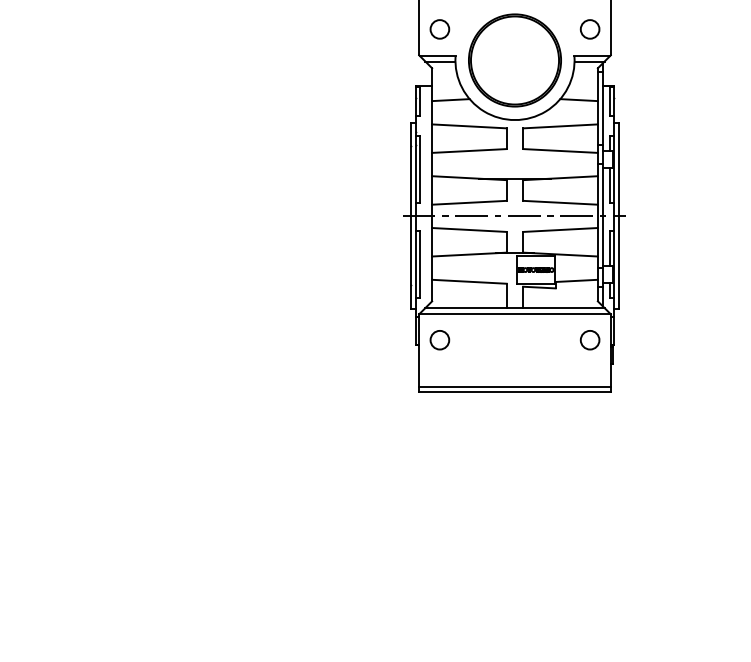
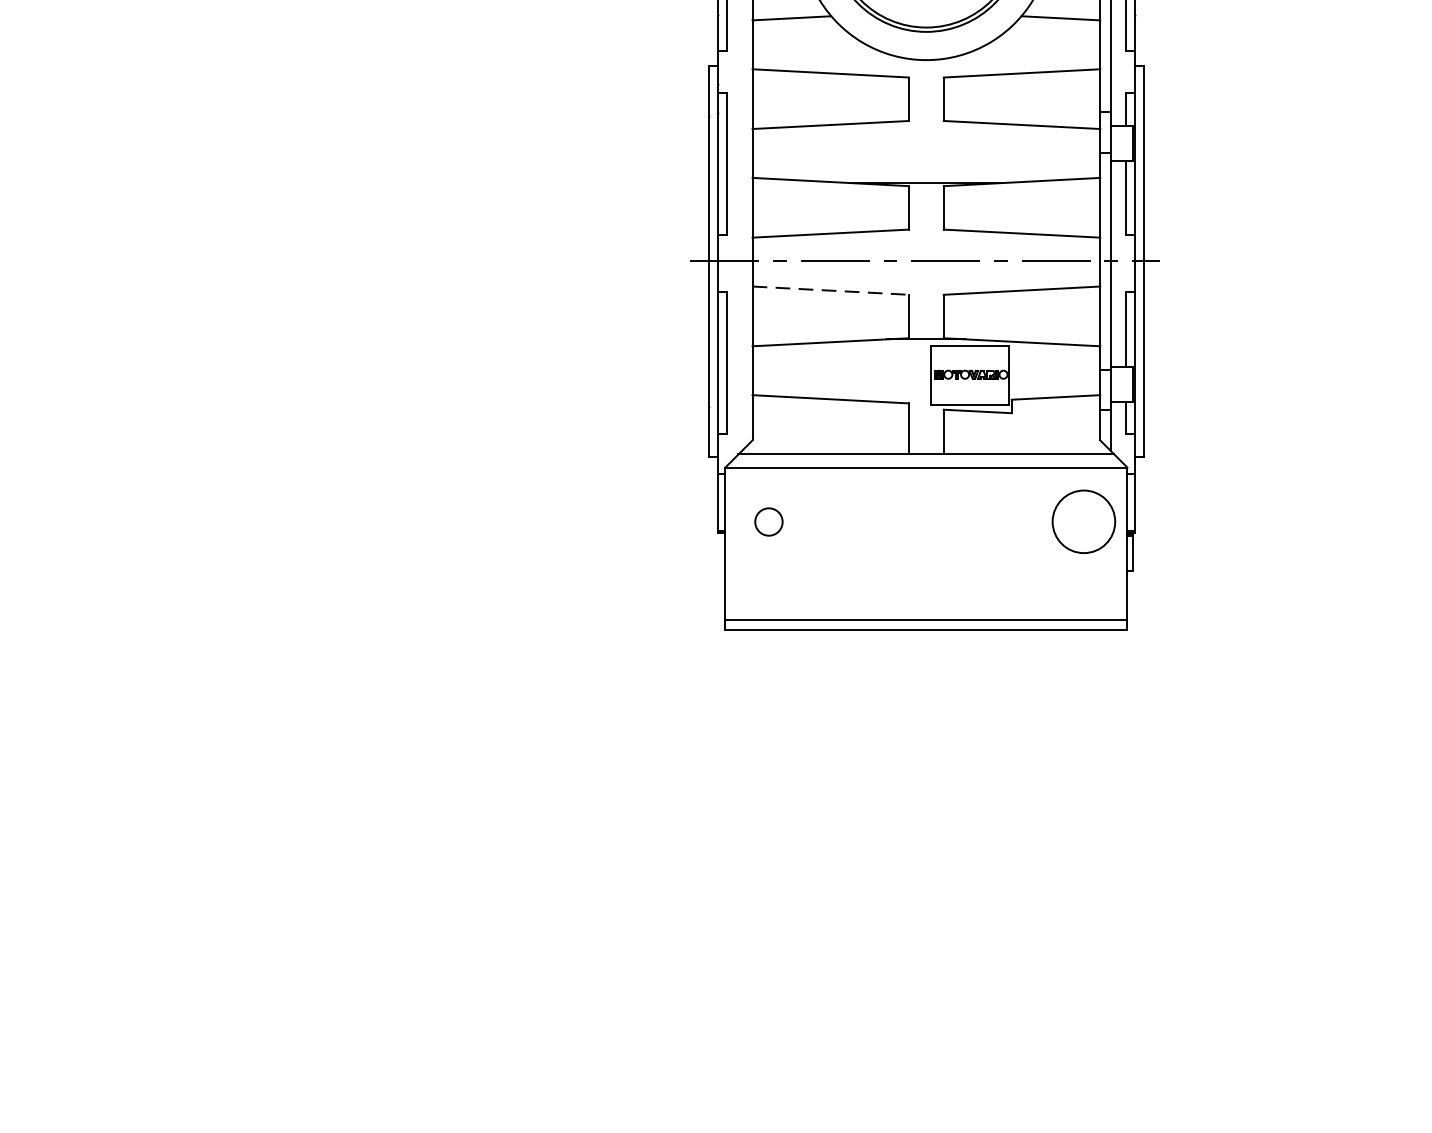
line: (469, 230) -> (830, 291), solid -> dashed
circle: (589, 339) -> (1082, 520), size x1.6
circle: (439, 340) -> (768, 522), size x0.7

